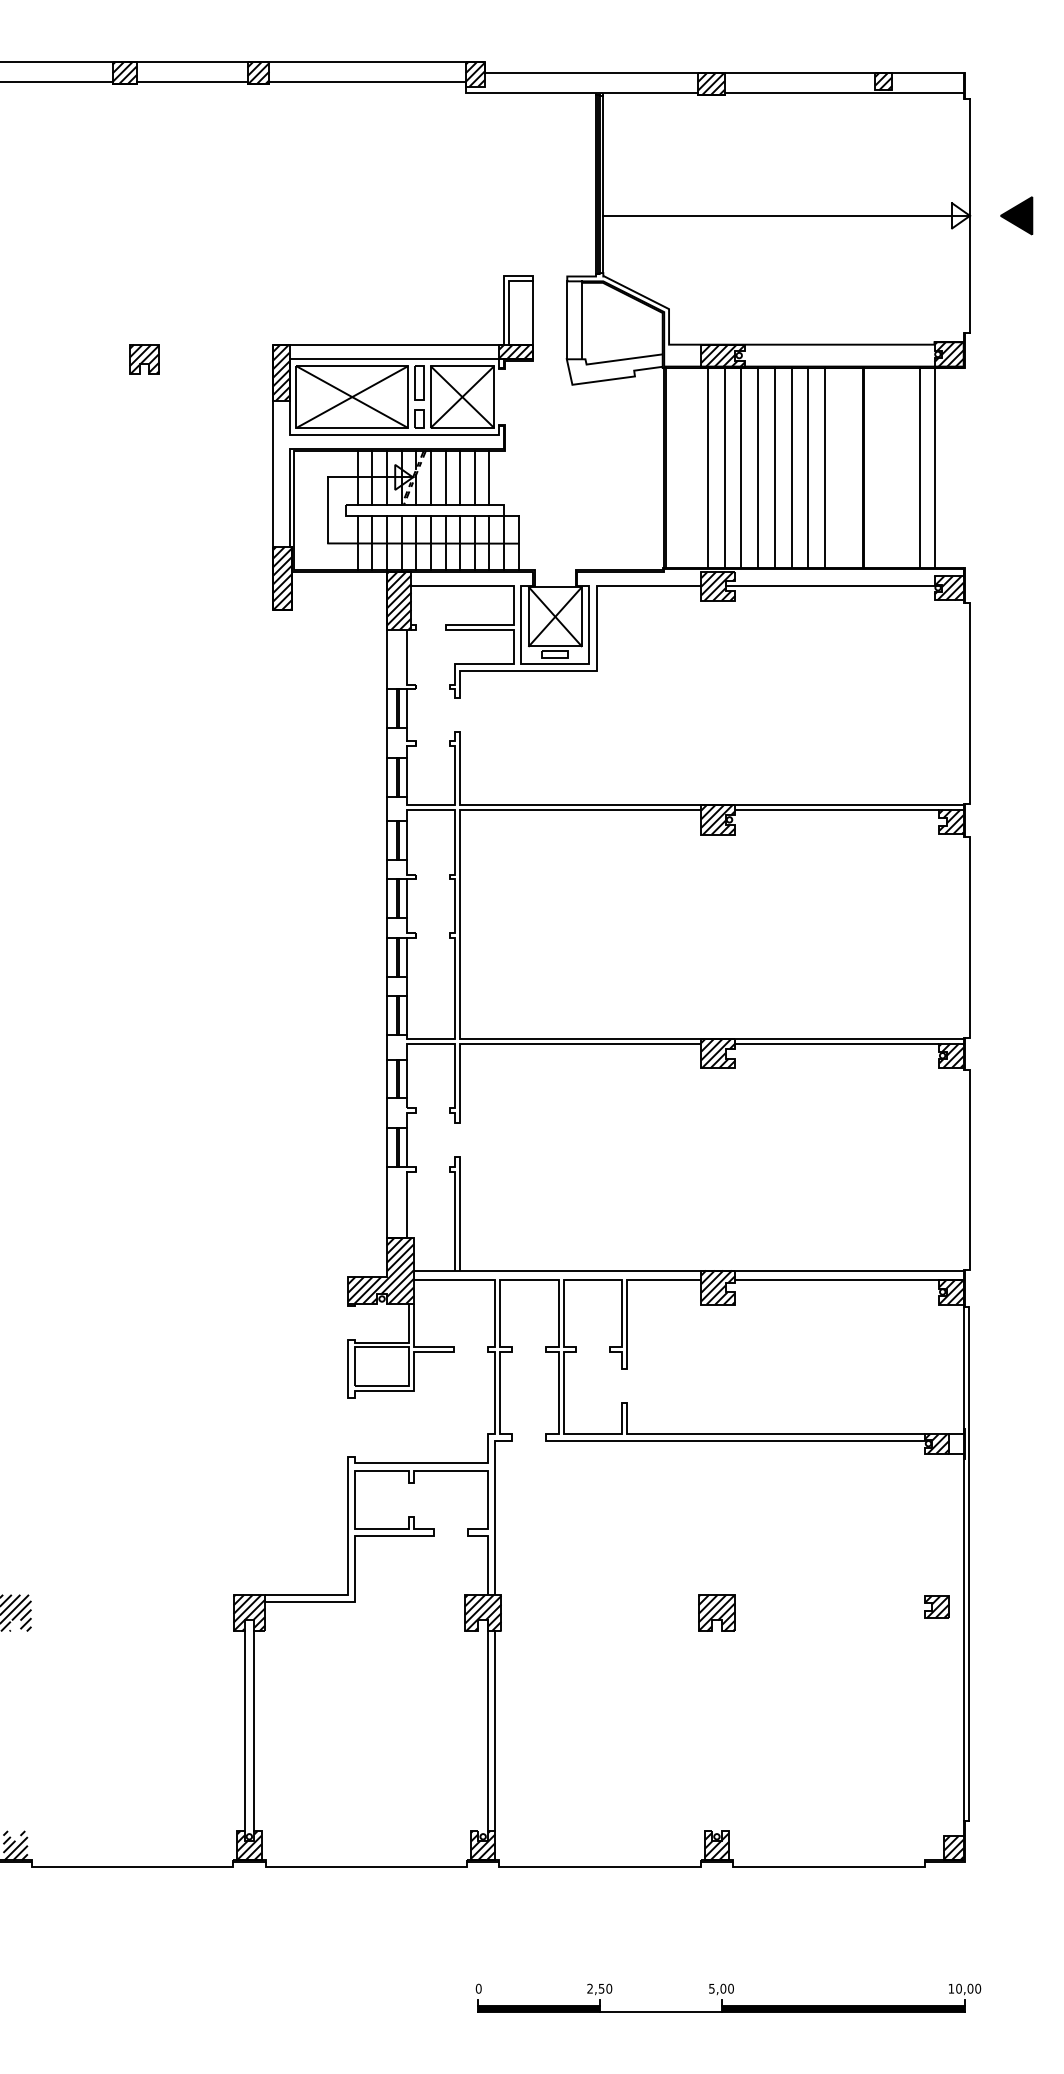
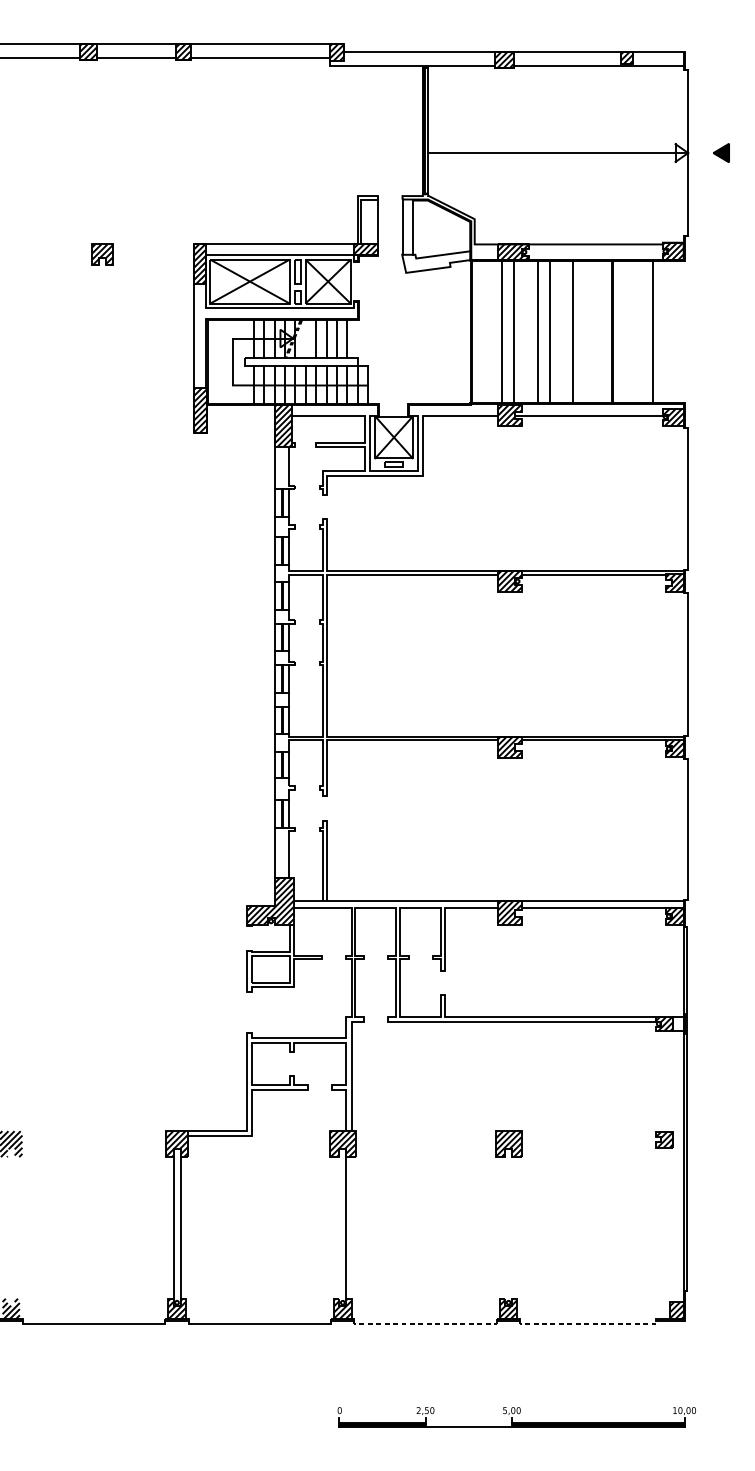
part: (1016, 215) -> (721, 152), size x0.7
line: (741, 467) -> (526, 331), removed
line: (791, 467) -> (561, 331), removed
line: (824, 467) -> (584, 331), removed
line: (934, 467) -> (662, 331), removed
line: (430, 477) -> (305, 338), removed
line: (495, 1731) -> (351, 1228), removed
line: (600, 1866) -> (426, 1323), solid -> dashed
line: (829, 1866) -> (588, 1323), solid -> dashed

